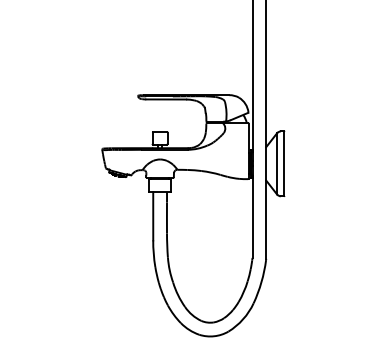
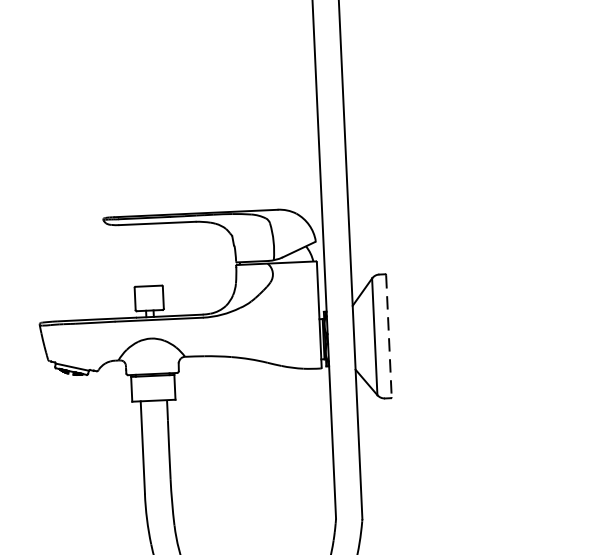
line: (284, 163) -> (388, 335), solid -> dashed

